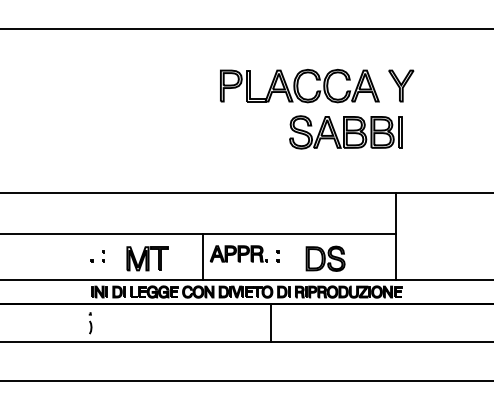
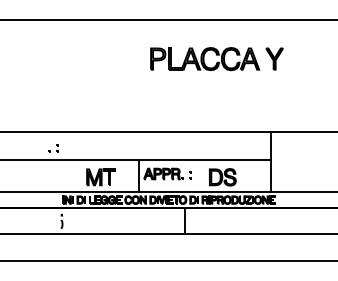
part: (345, 131) -> (236, 90), removed
part: (97, 256) -> (53, 148), moved

